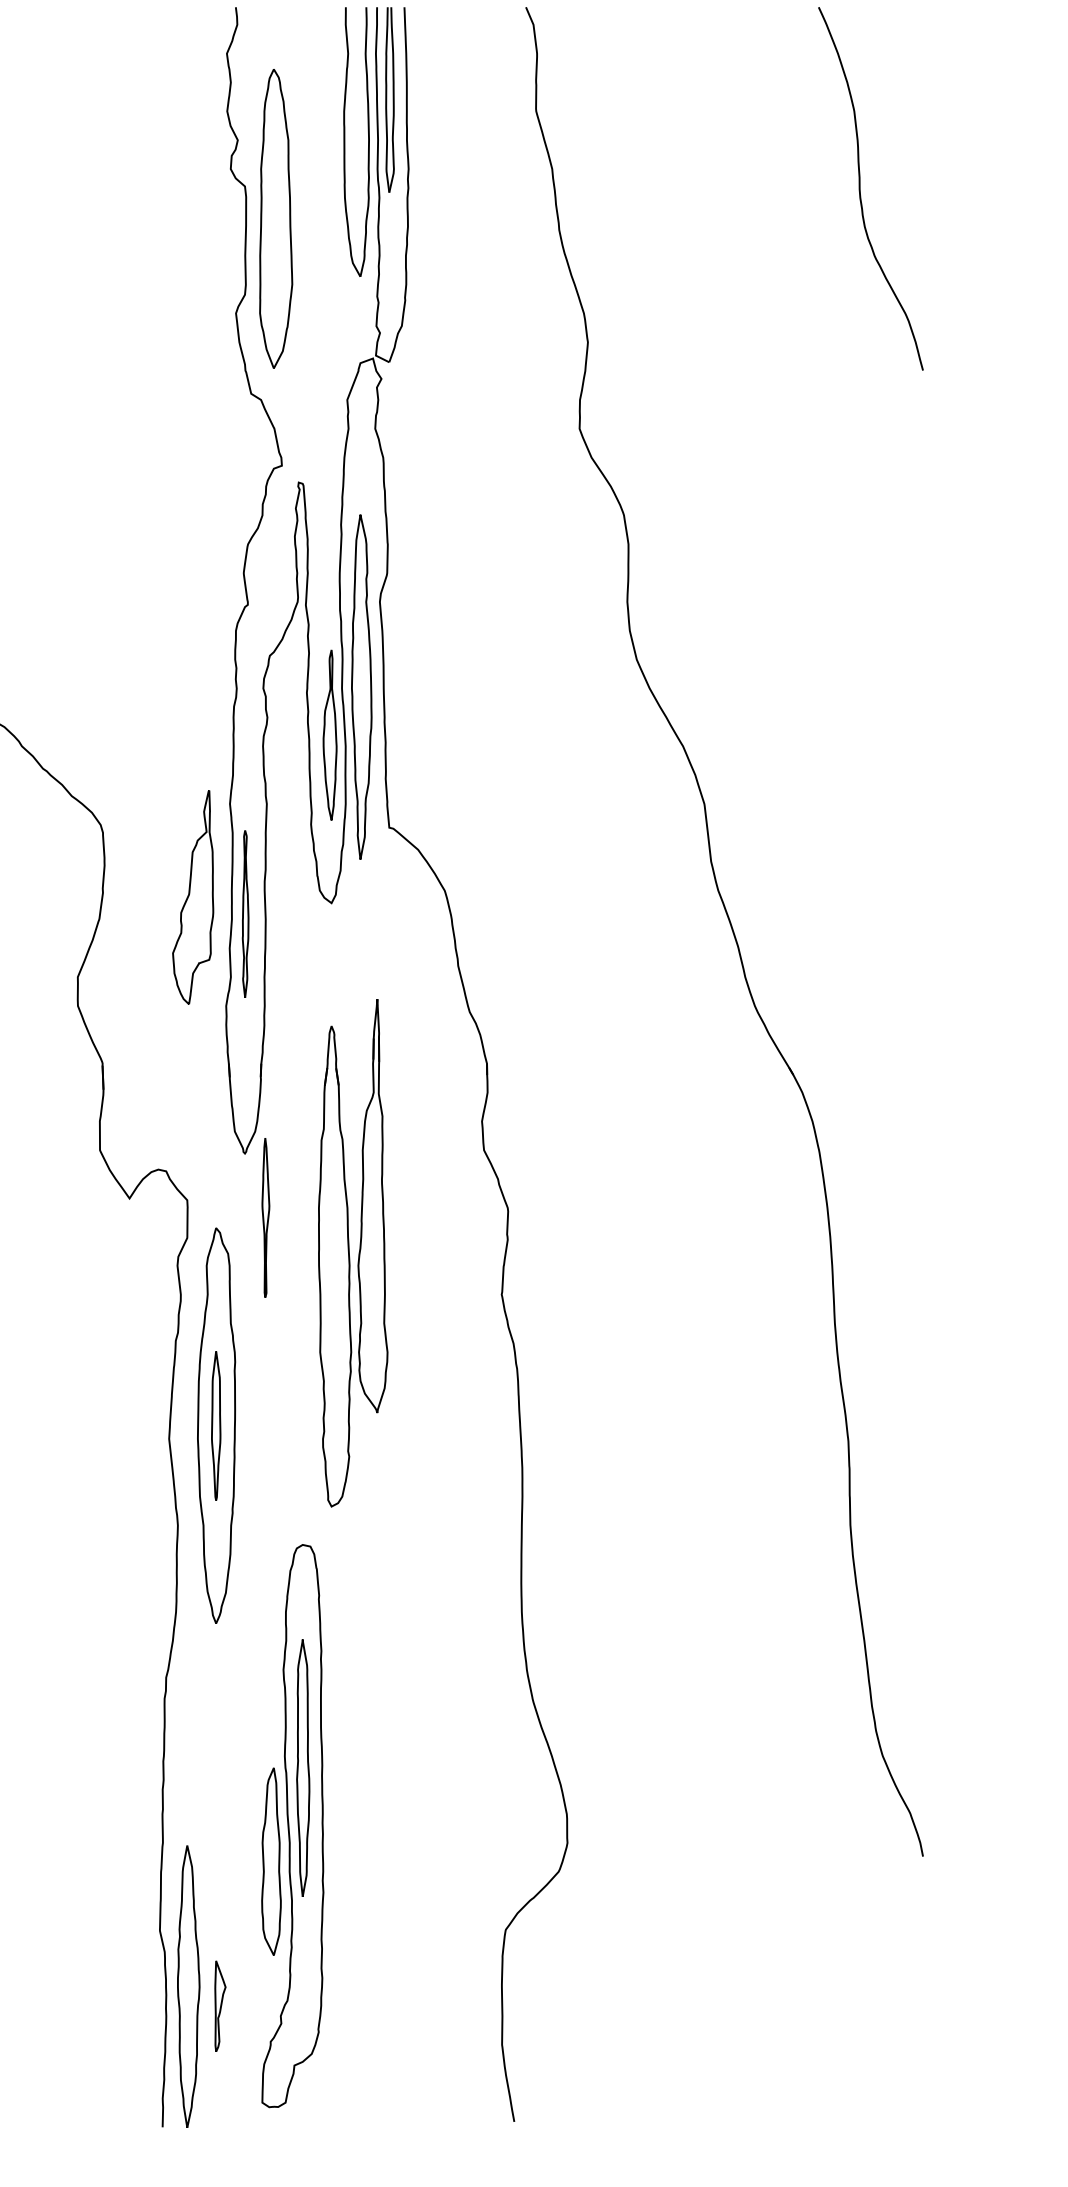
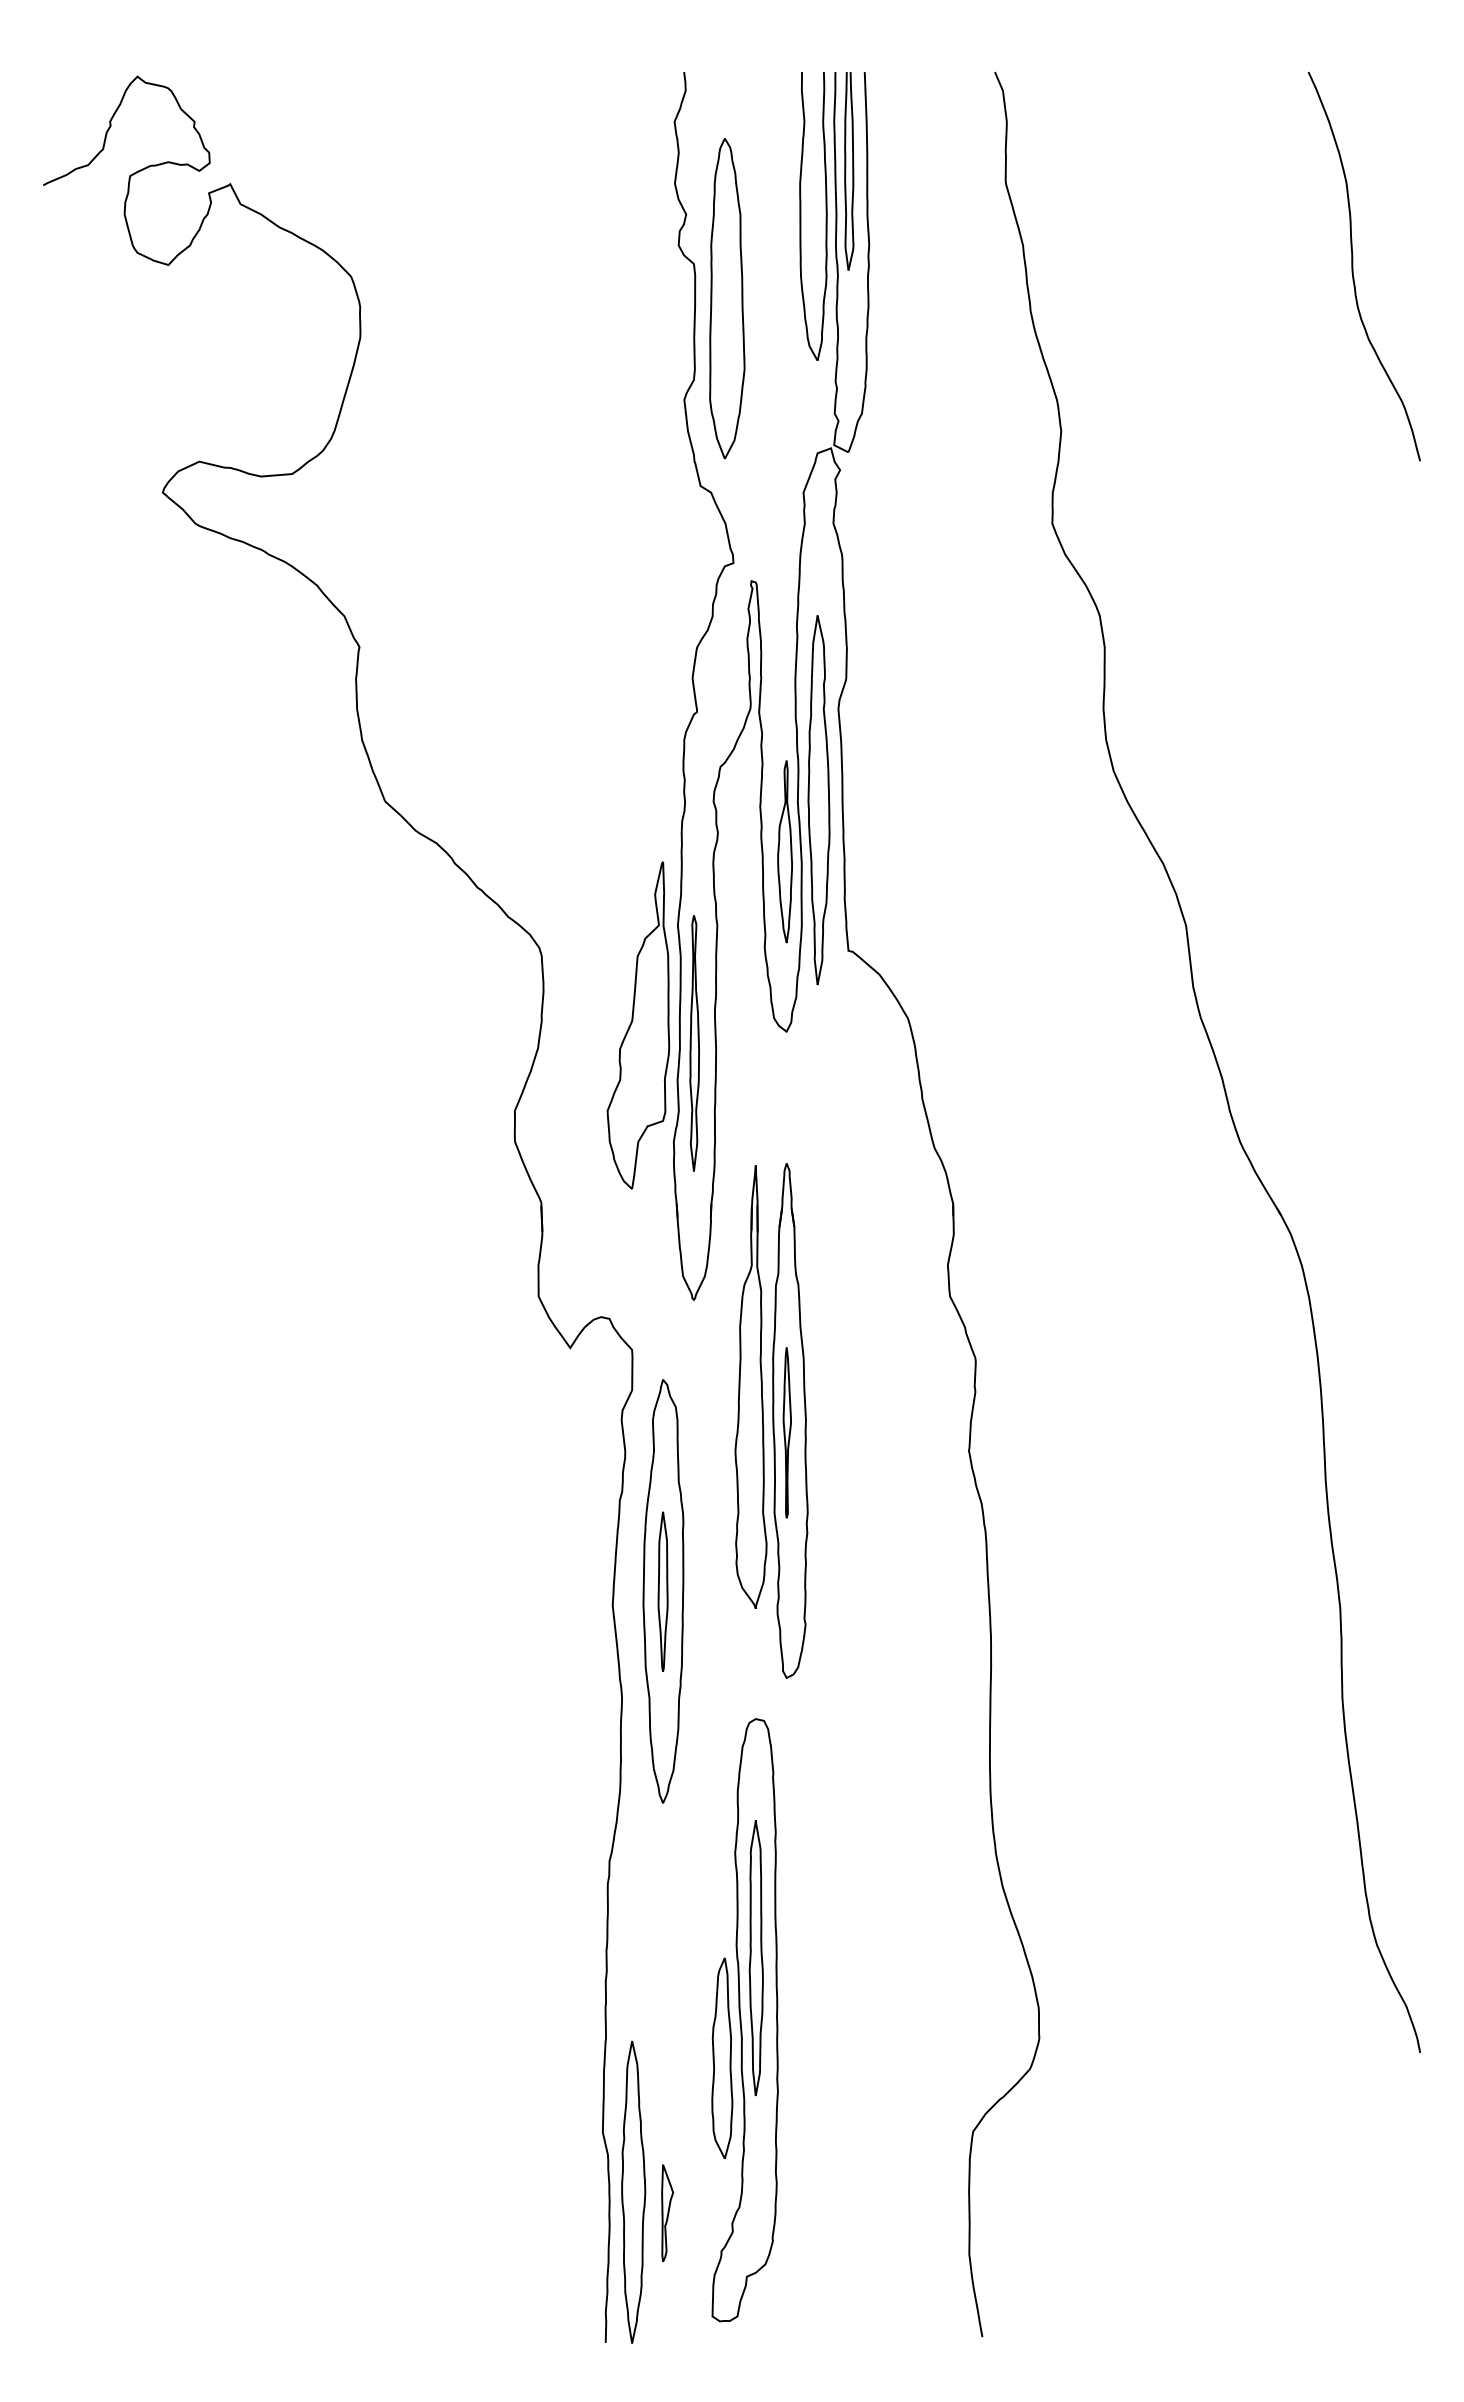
part: (193, 897) -> (638, 1025), size x1.43
part: (245, 914) -> (694, 1043), size x1.43
part: (372, 1205) -> (750, 1386), moved
part: (265, 1217) -> (786, 1432), moved

